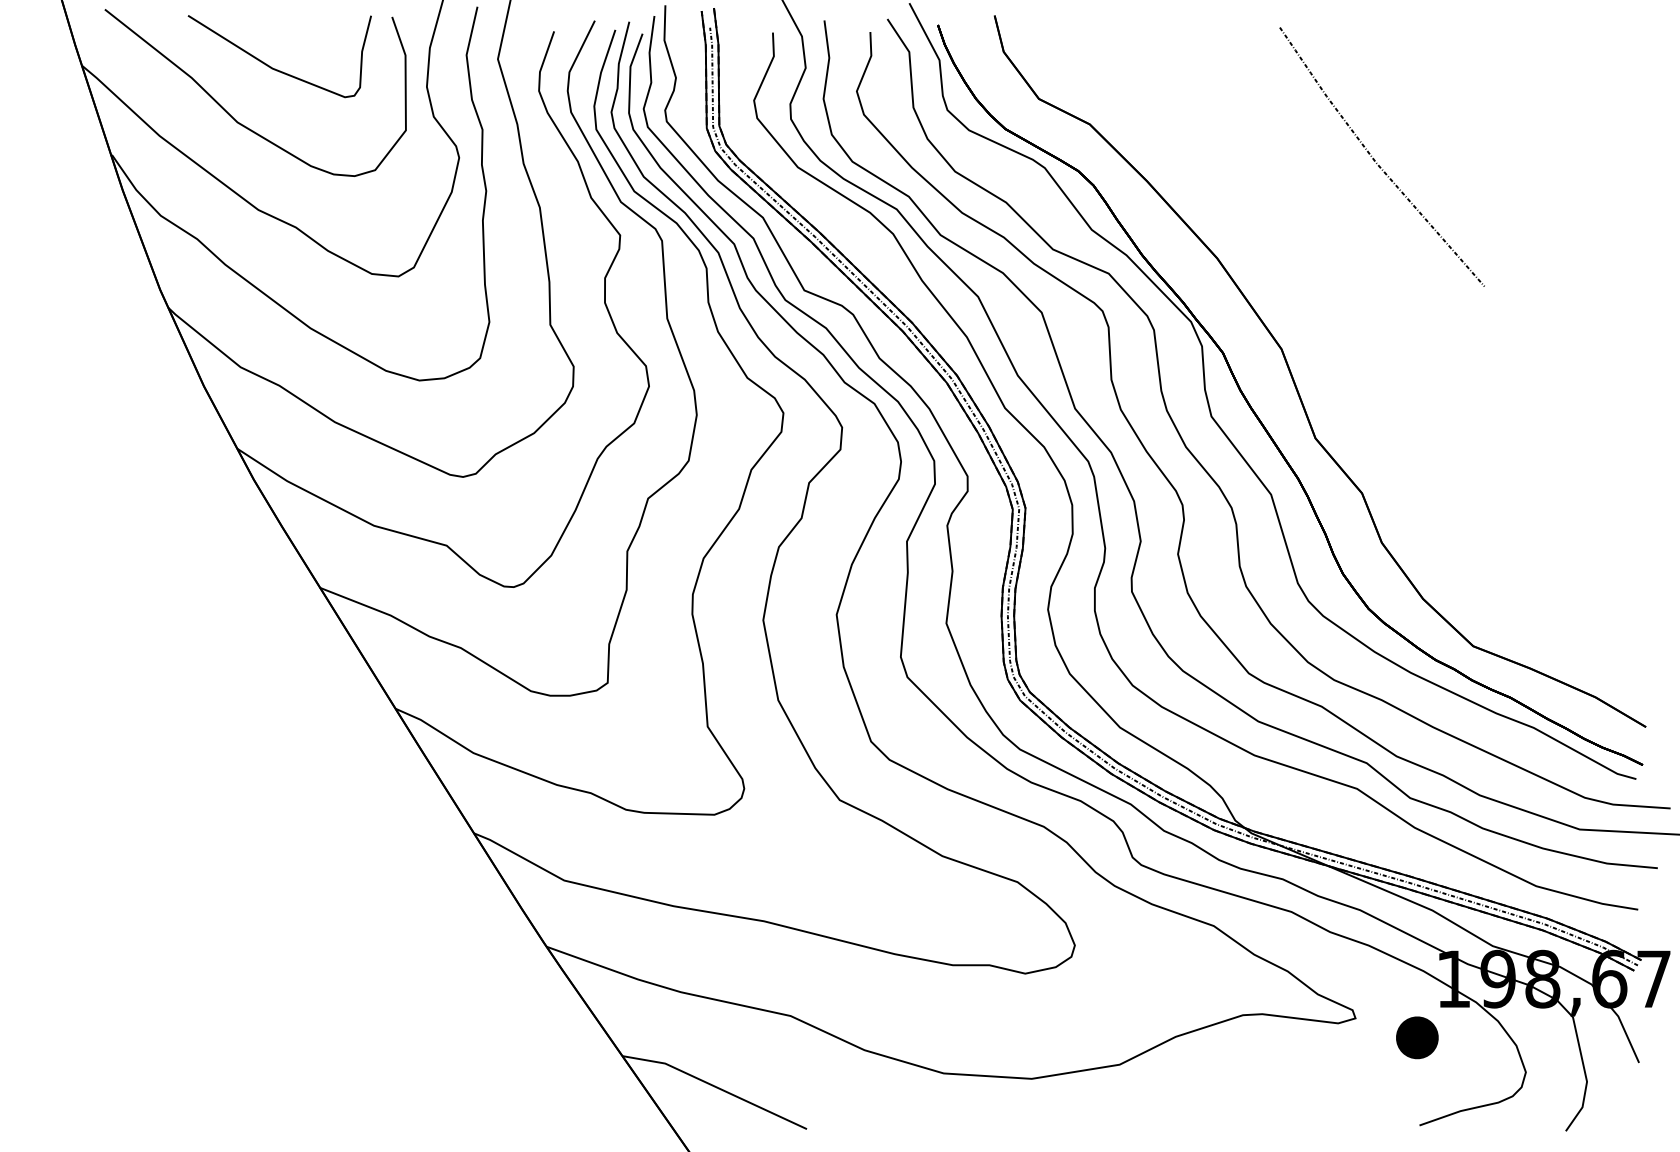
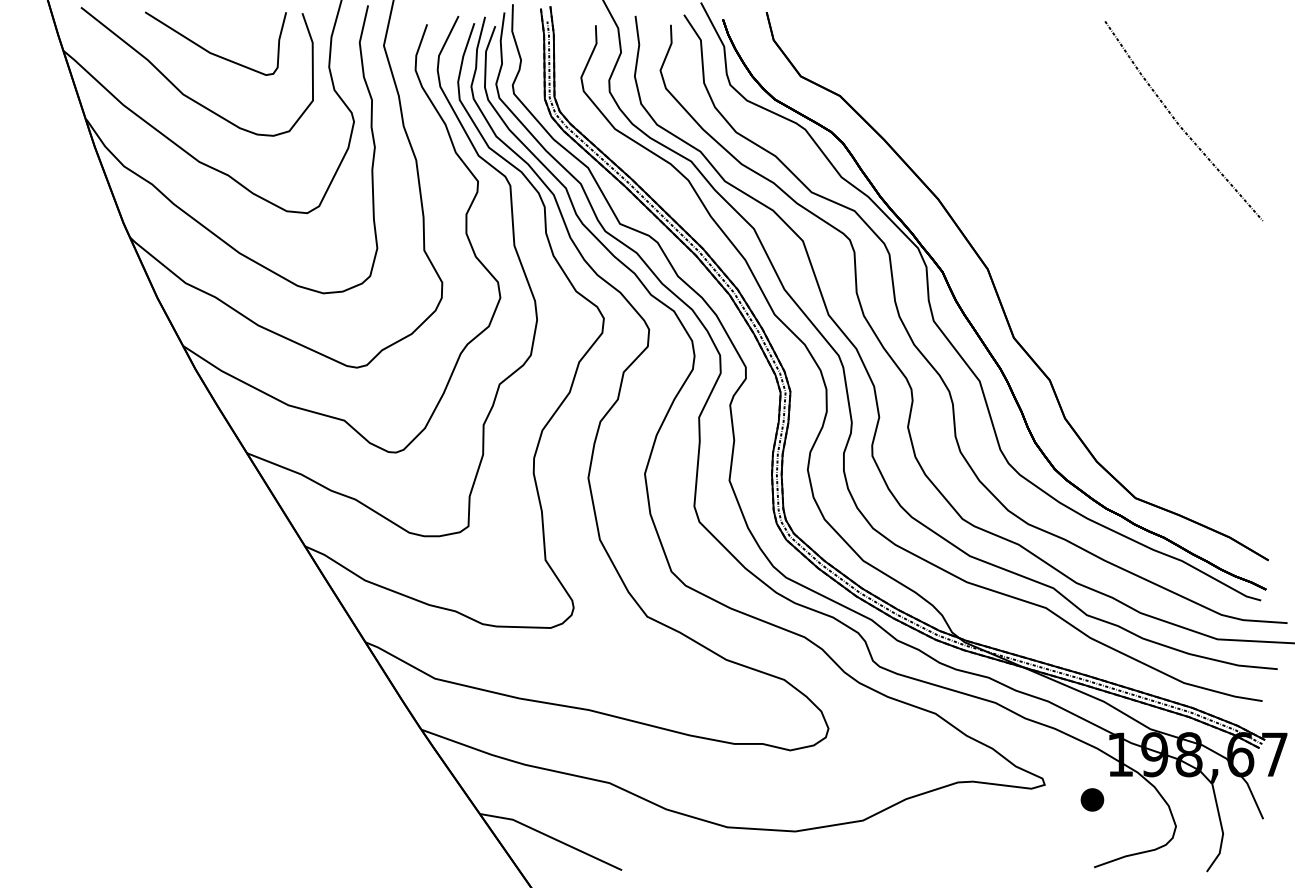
curve: (1375, 160) -> (1178, 123), moved
part: (1417, 1037) -> (1092, 799), size x0.71

